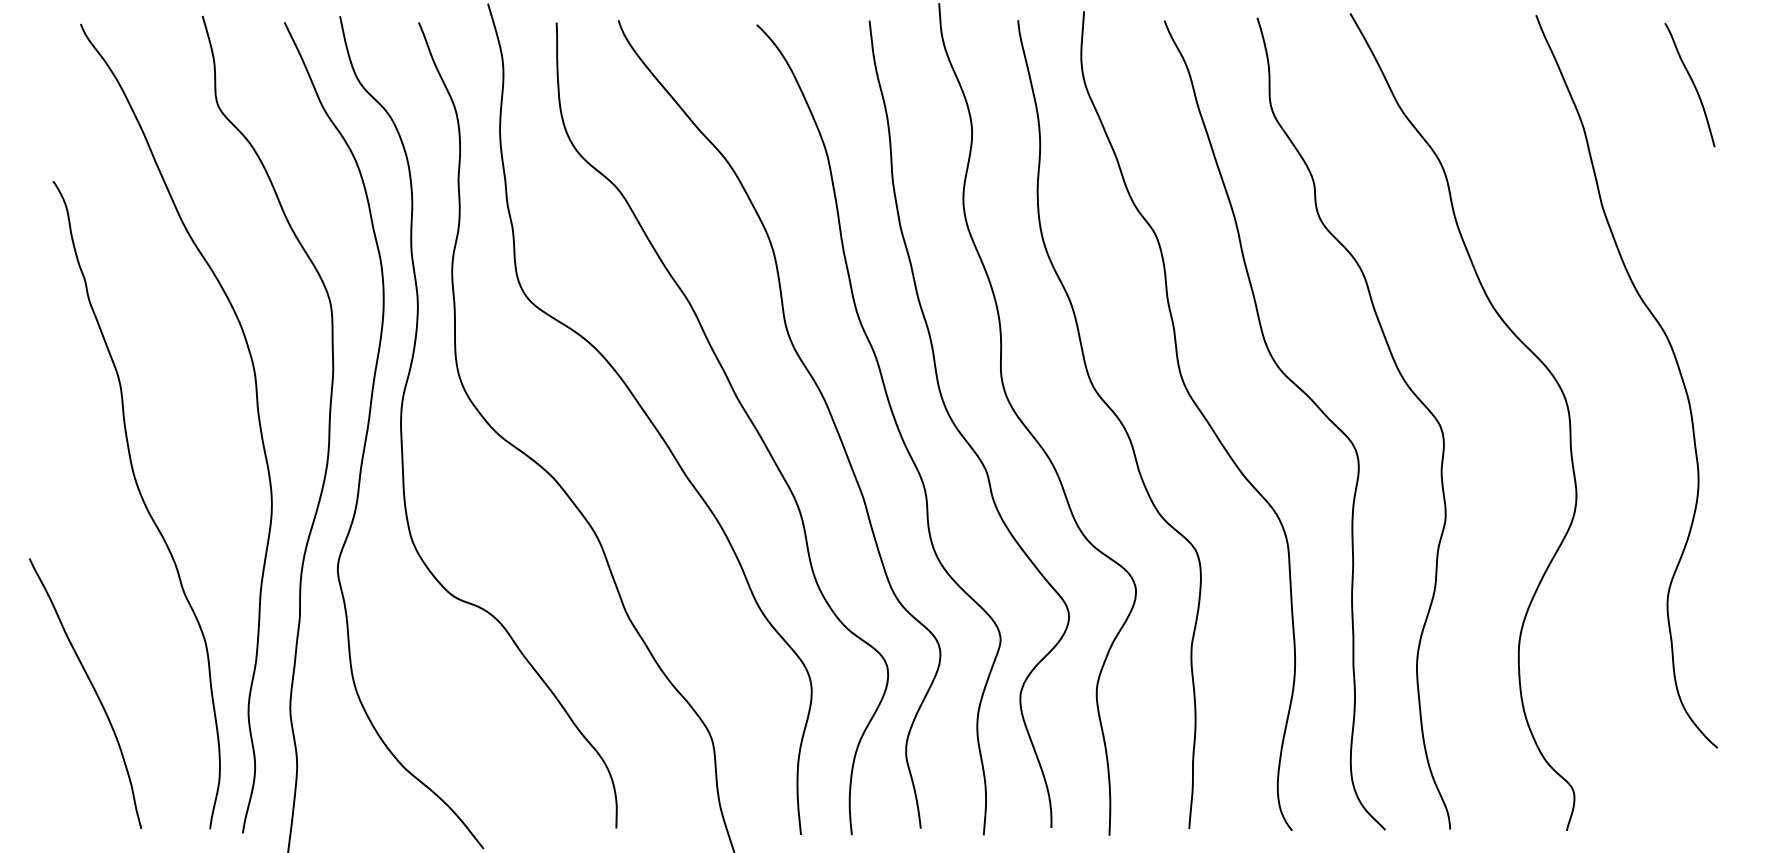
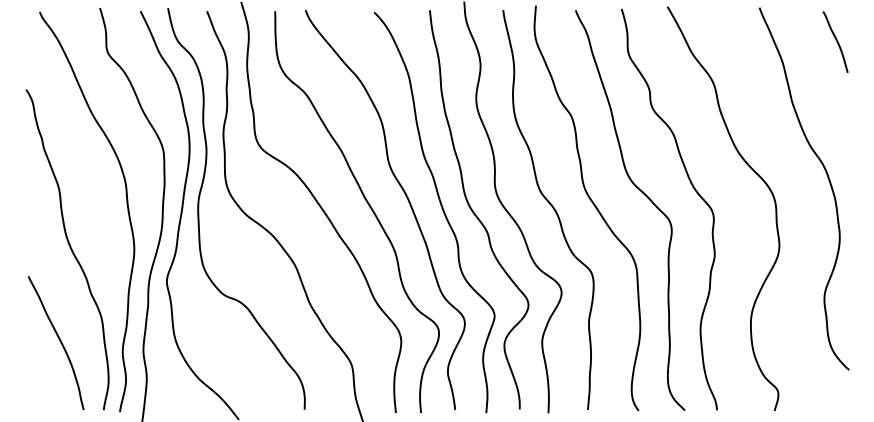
curve: (92, 690) -> (59, 341), moved

